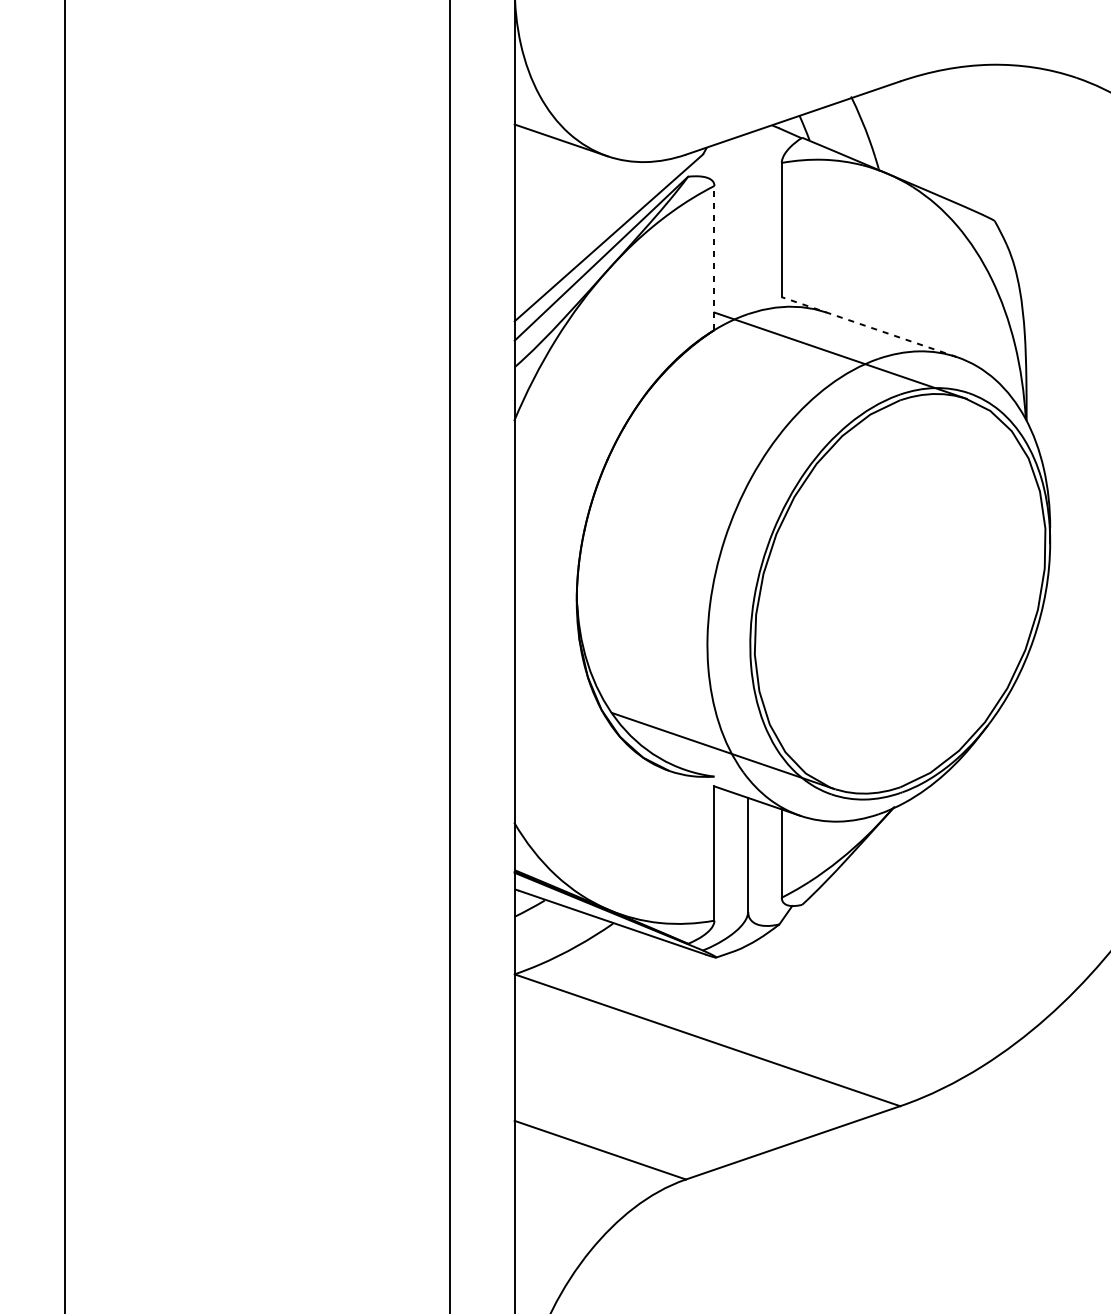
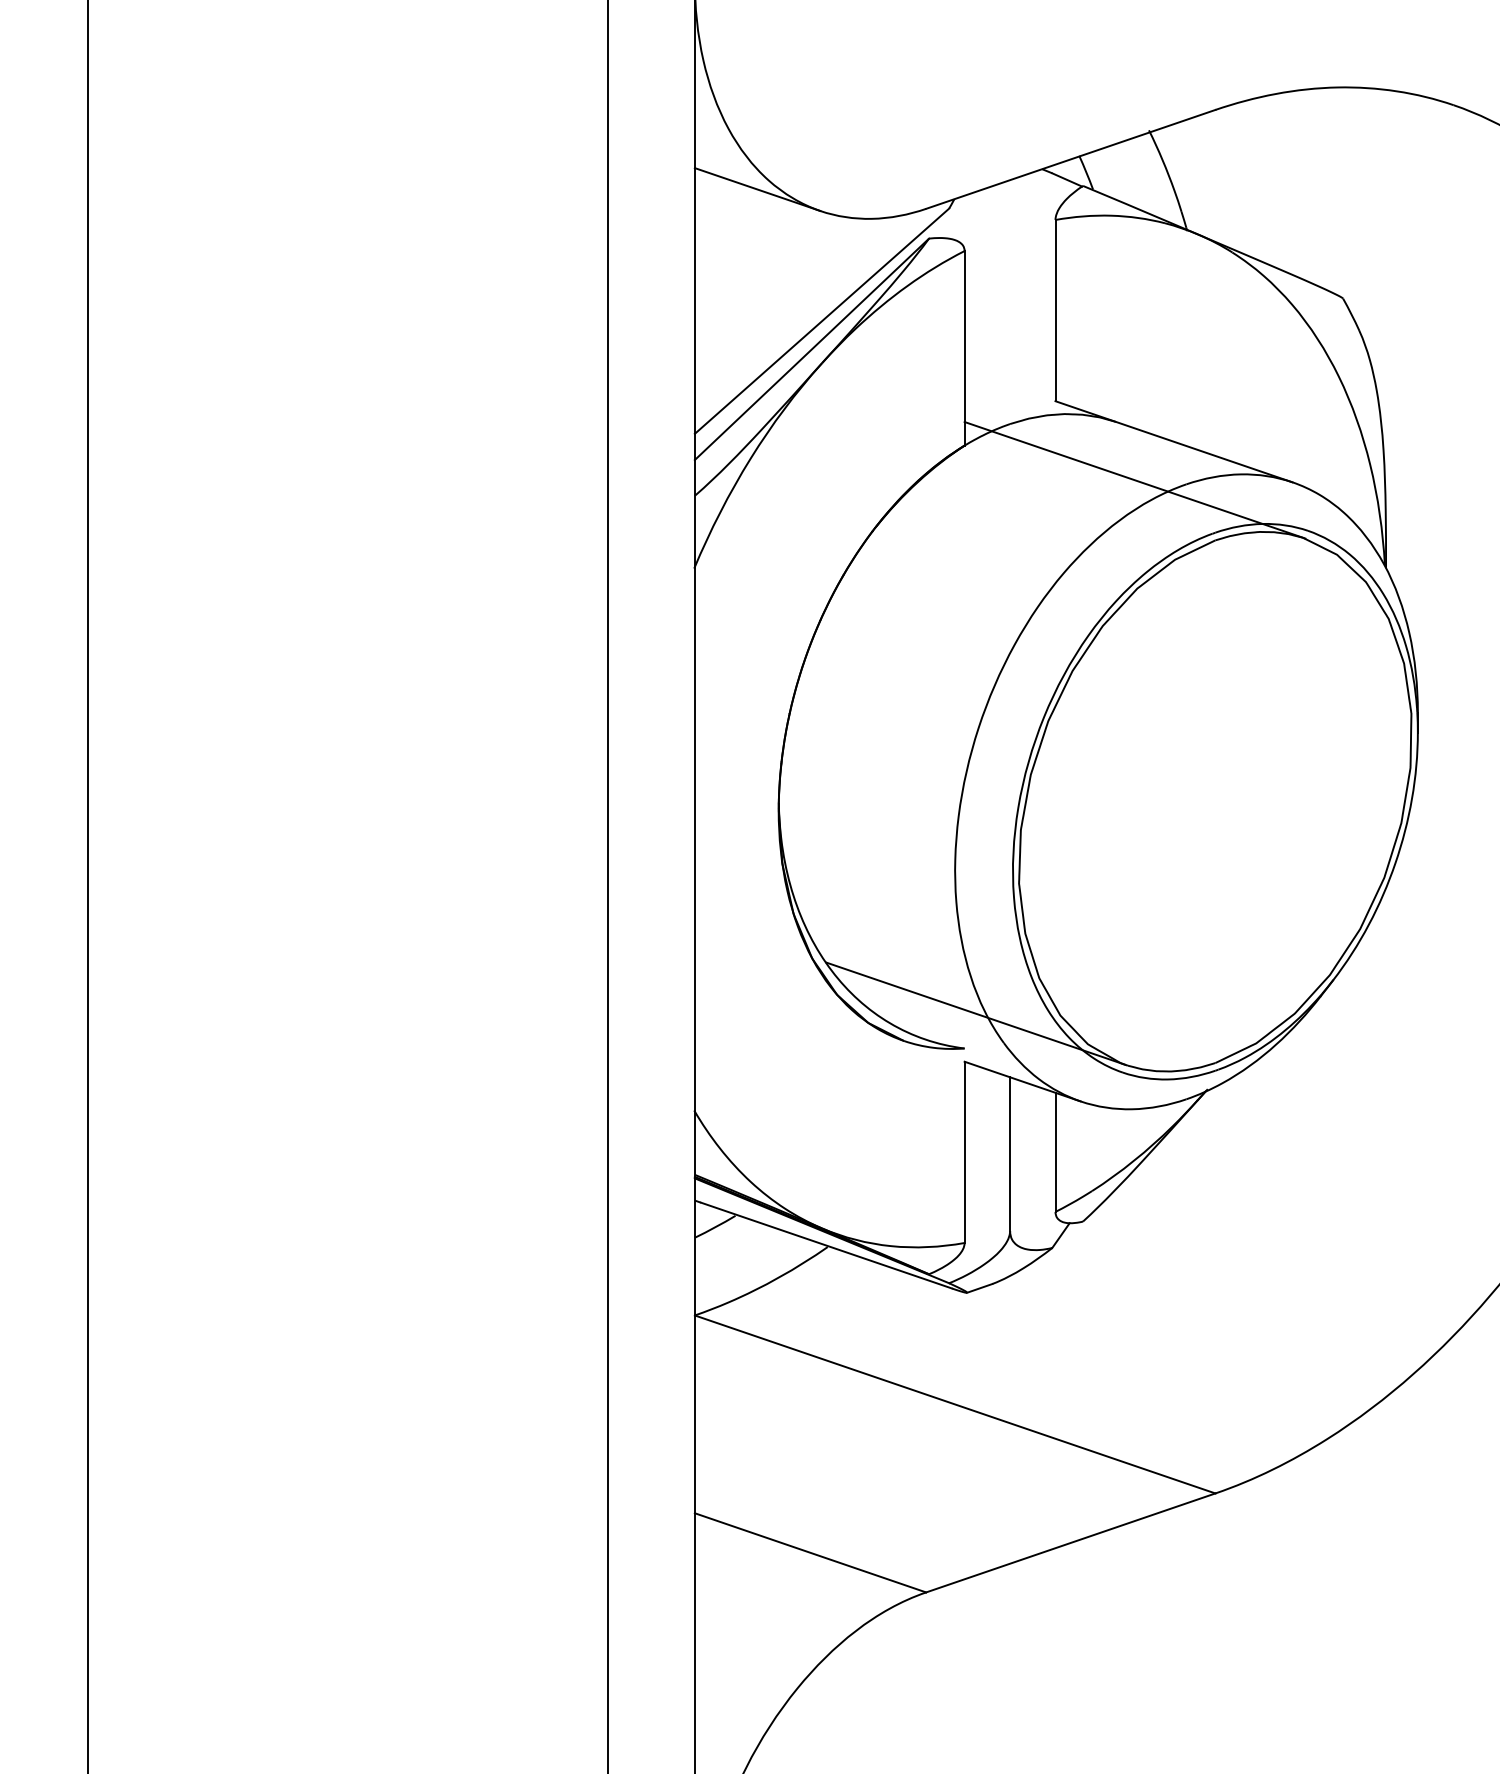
line: (714, 257) -> (964, 347), dashed -> solid
line: (869, 327) -> (1173, 441), dashed -> solid

